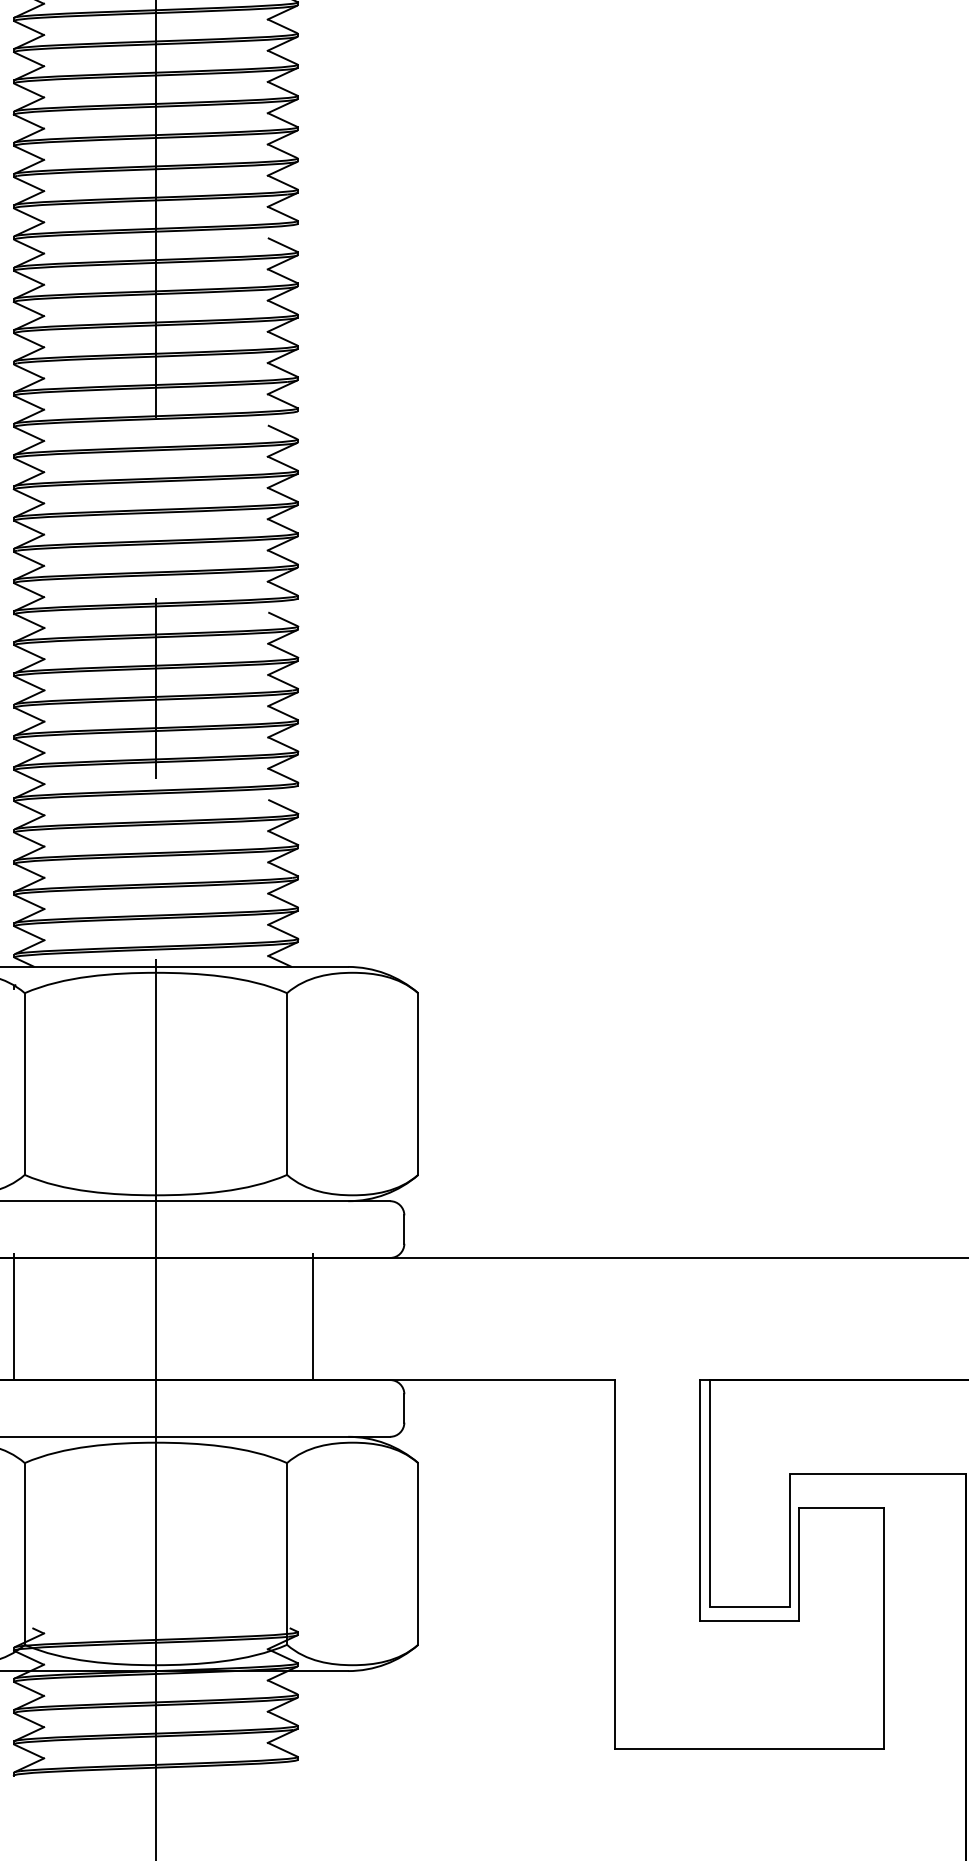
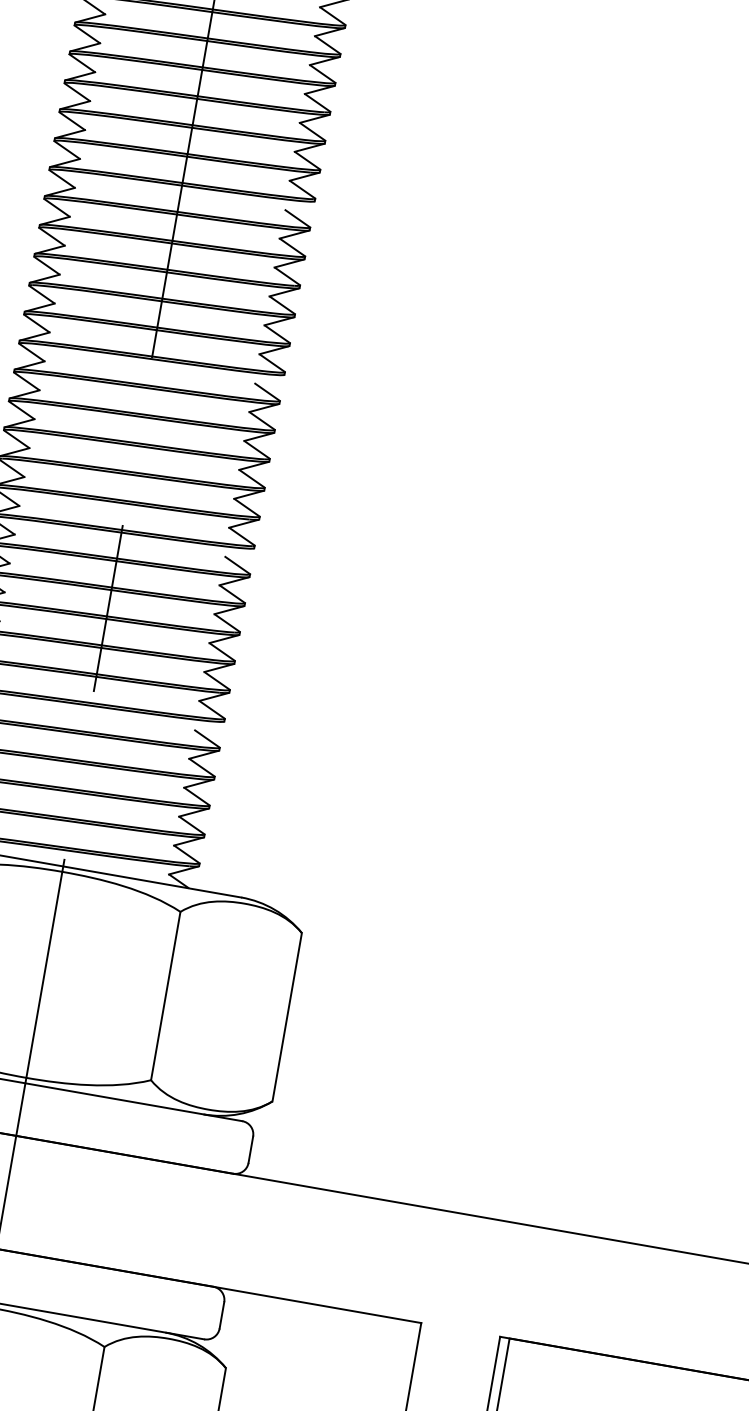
line: (312, 1316) -> (151, 1215), removed

